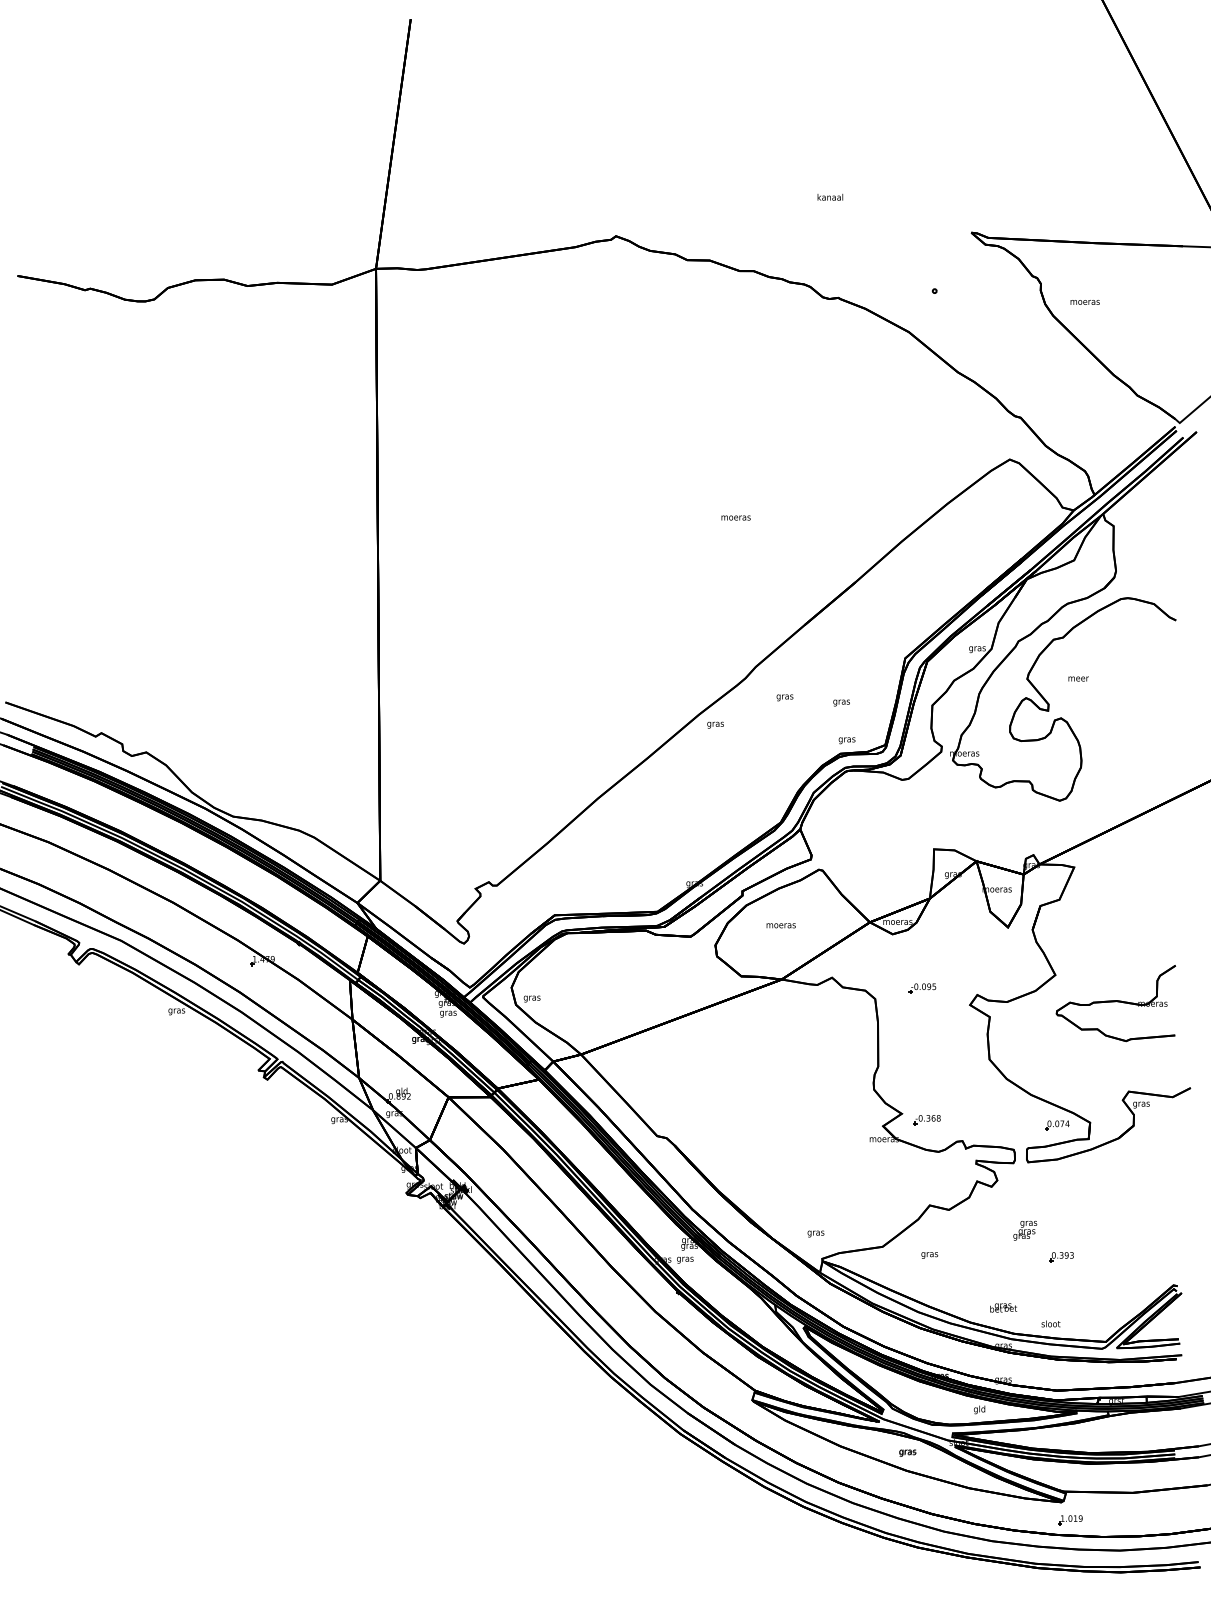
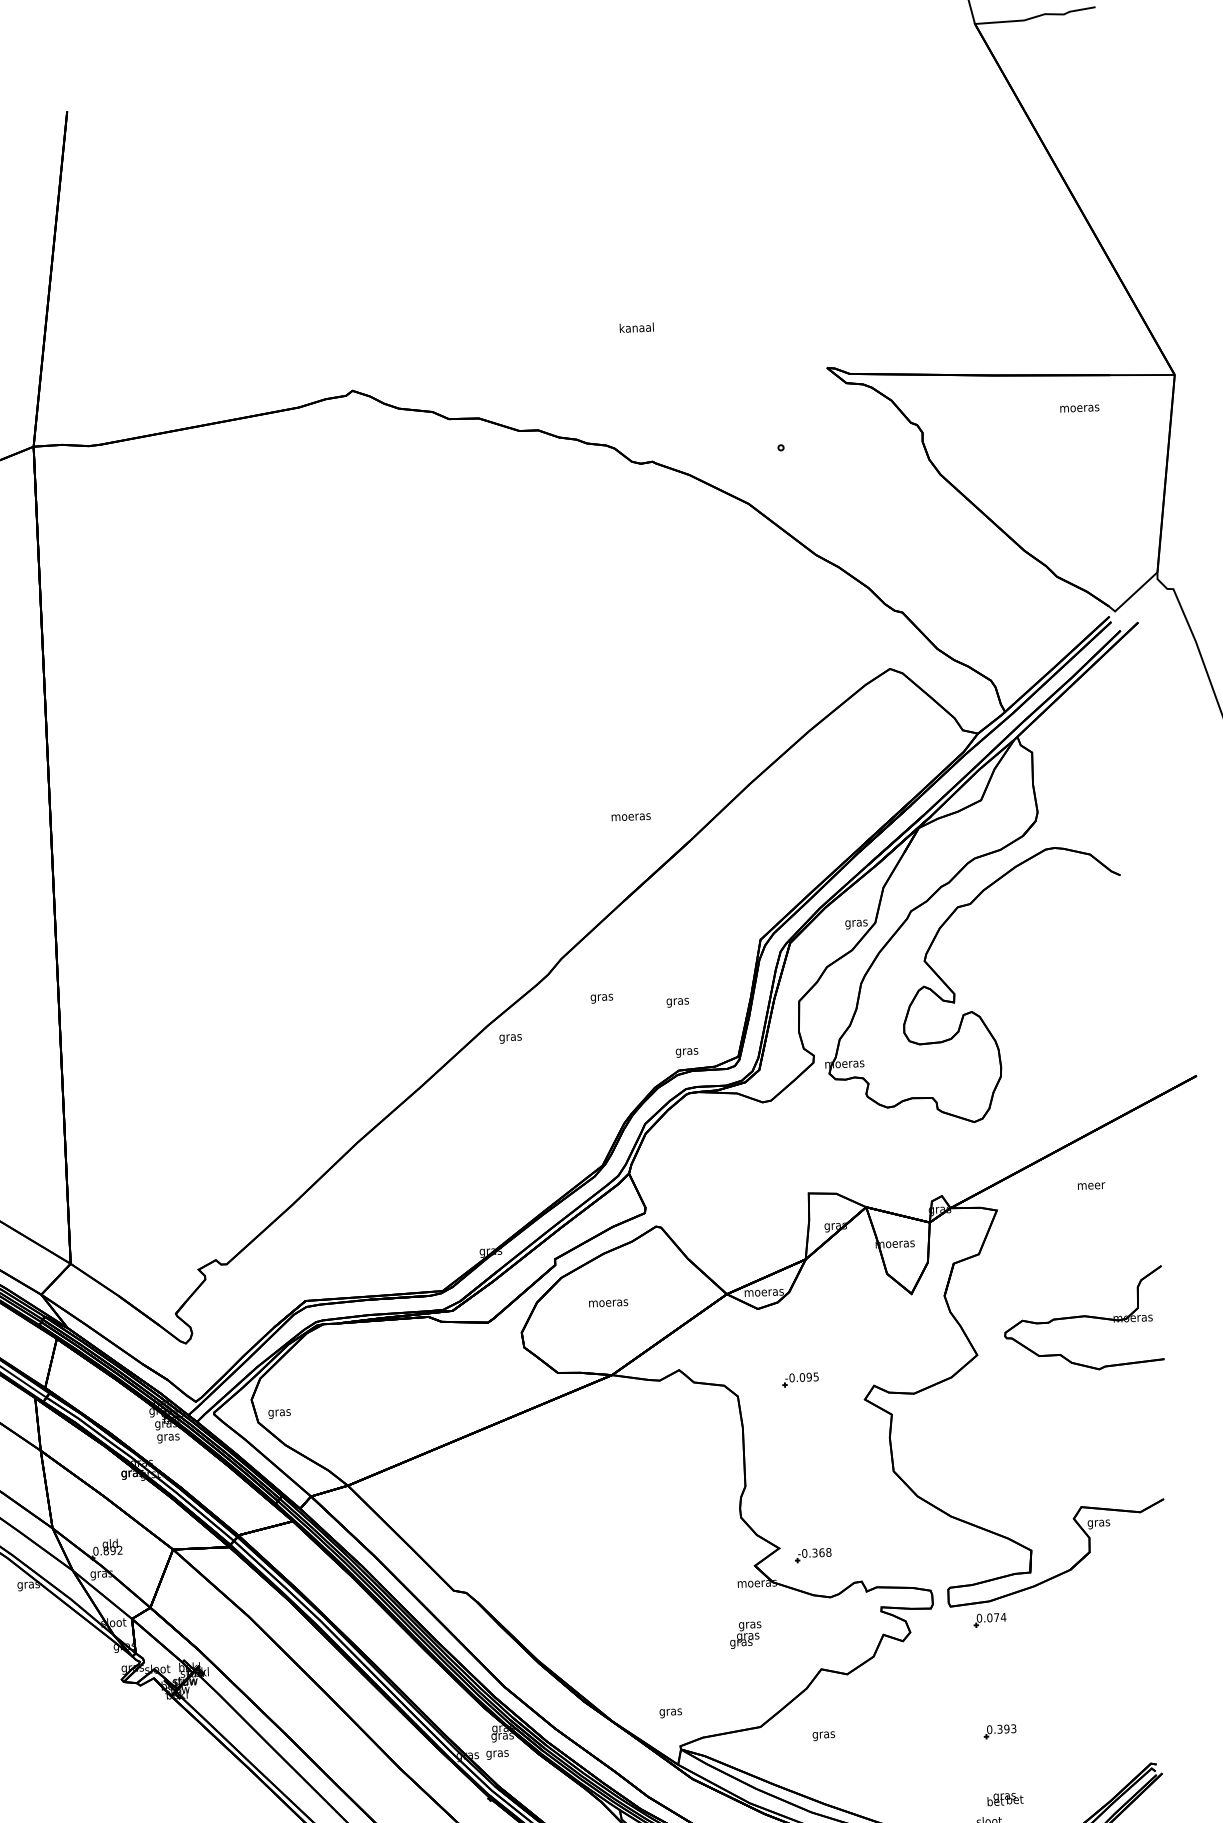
text: (1084, 302) -> (1078, 408), moved
text: (735, 517) -> (630, 816), moved
text: (1078, 678) -> (1091, 1185), moved
part: (1115, 1003) -> (1083, 1319), moved
part: (1057, 1125) -> (990, 1620), moved
text: (1025, 1230) -> (746, 1634), moved
text: (1003, 1307) -> (1005, 1798), moved

